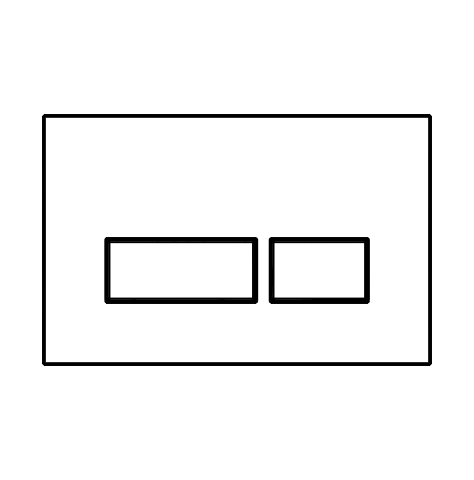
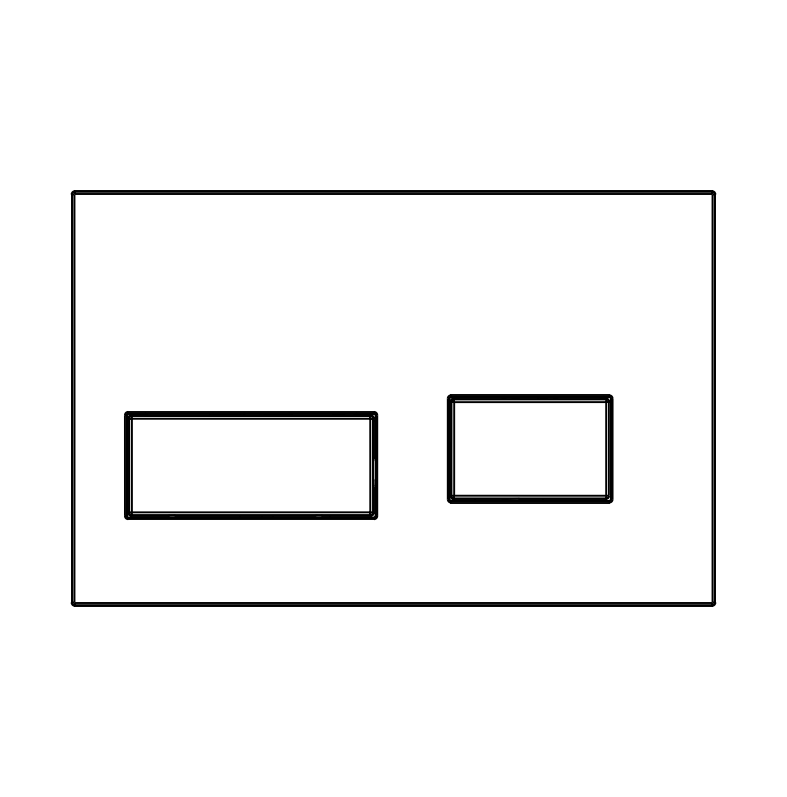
part: (181, 270) -> (251, 465), moved

